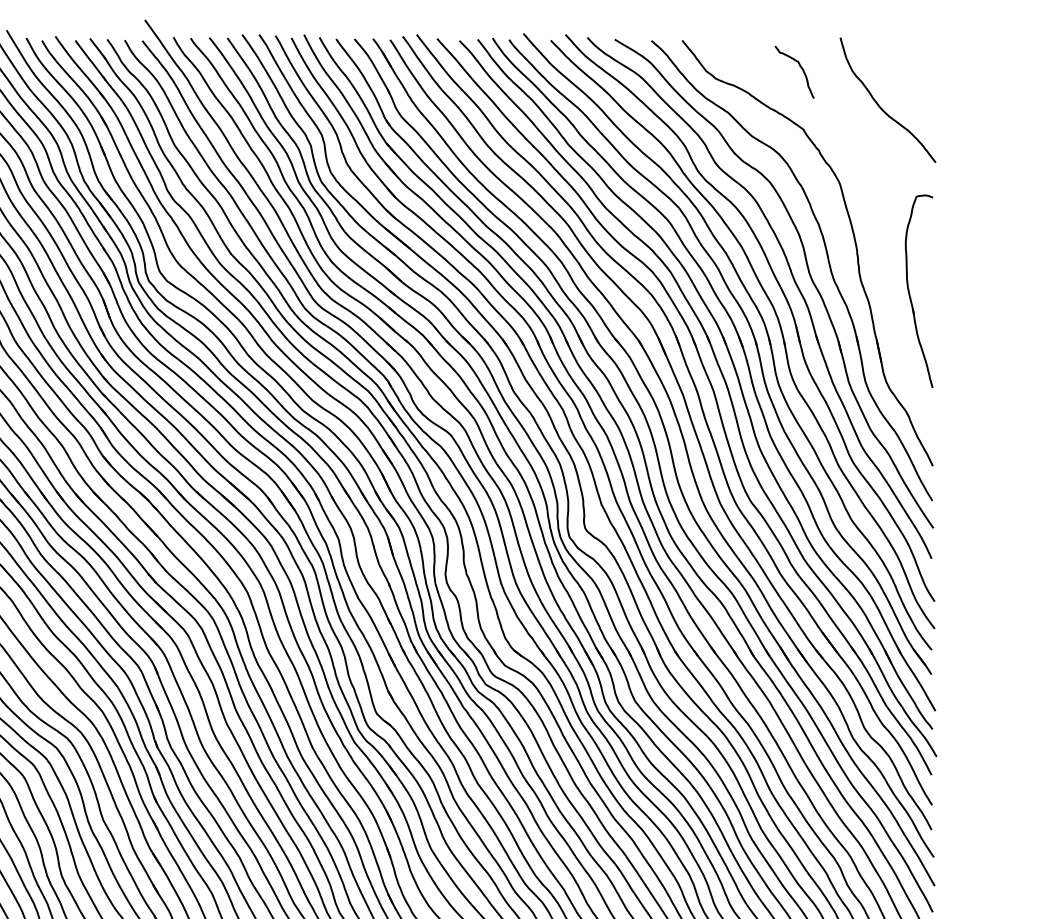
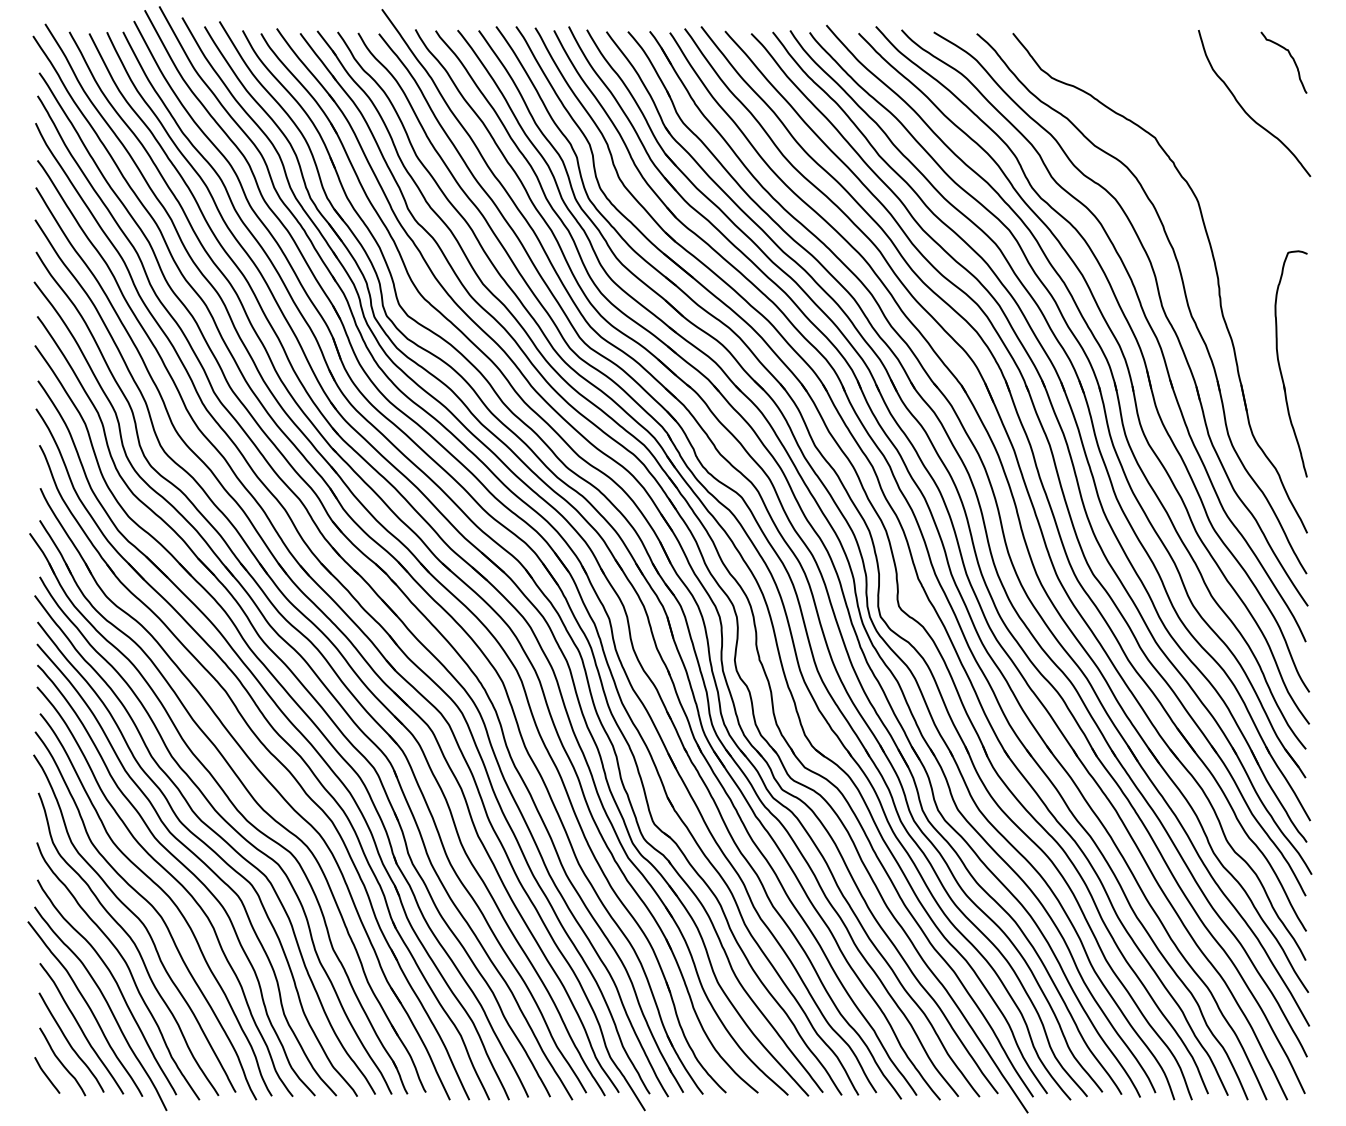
curve: (801, 68) -> (1291, 58), moved
part: (910, 292) -> (1280, 365), moved

